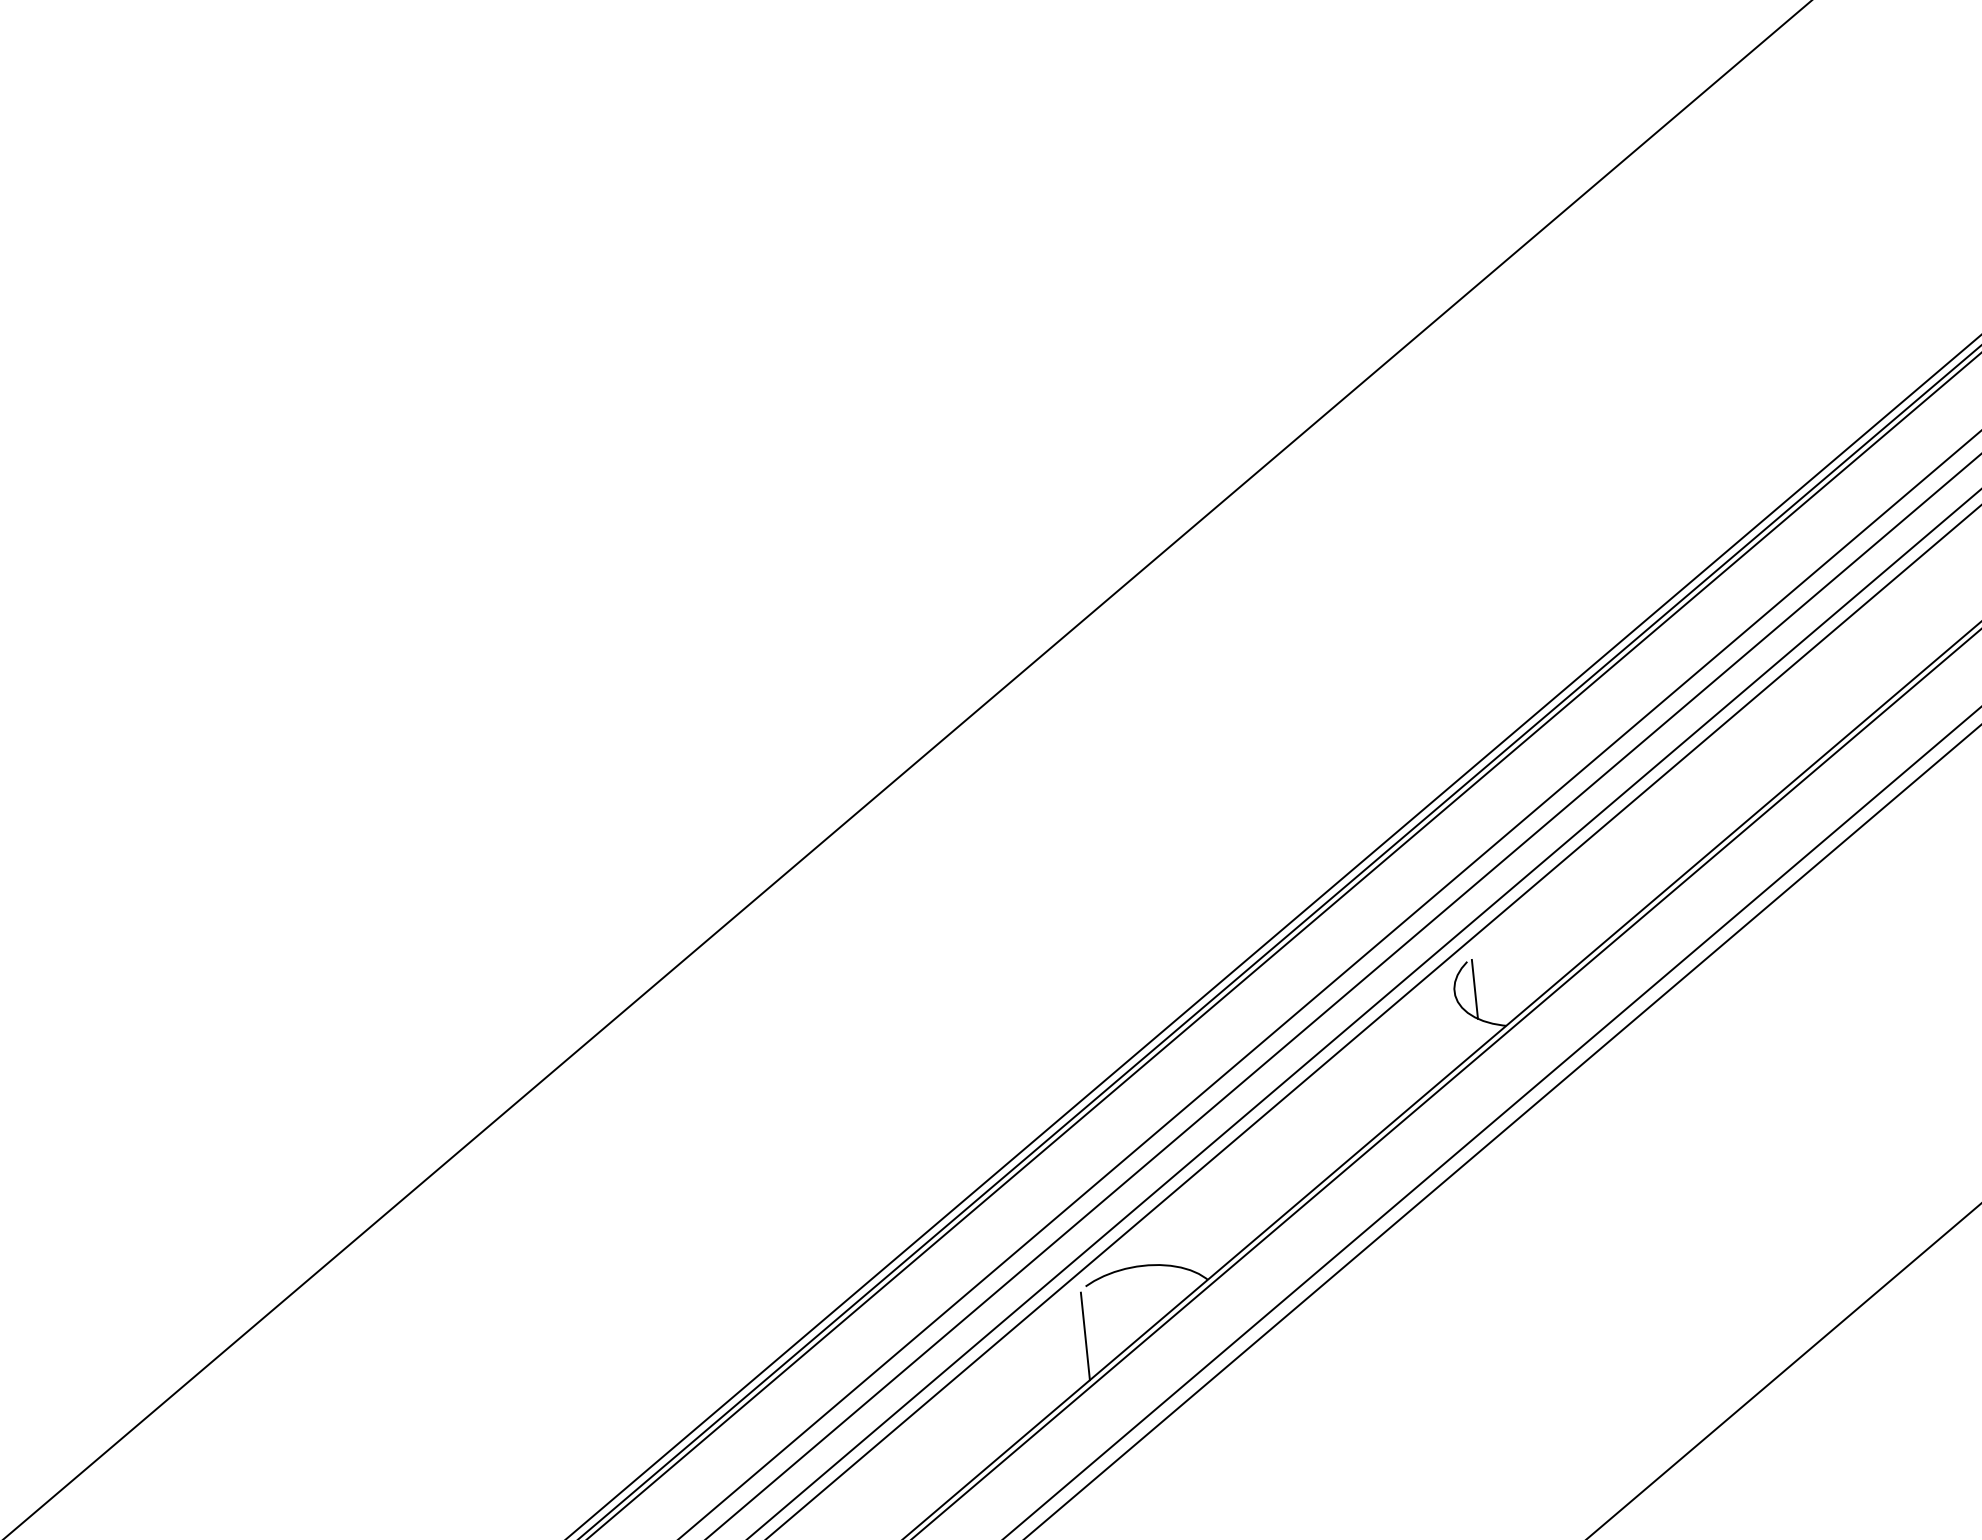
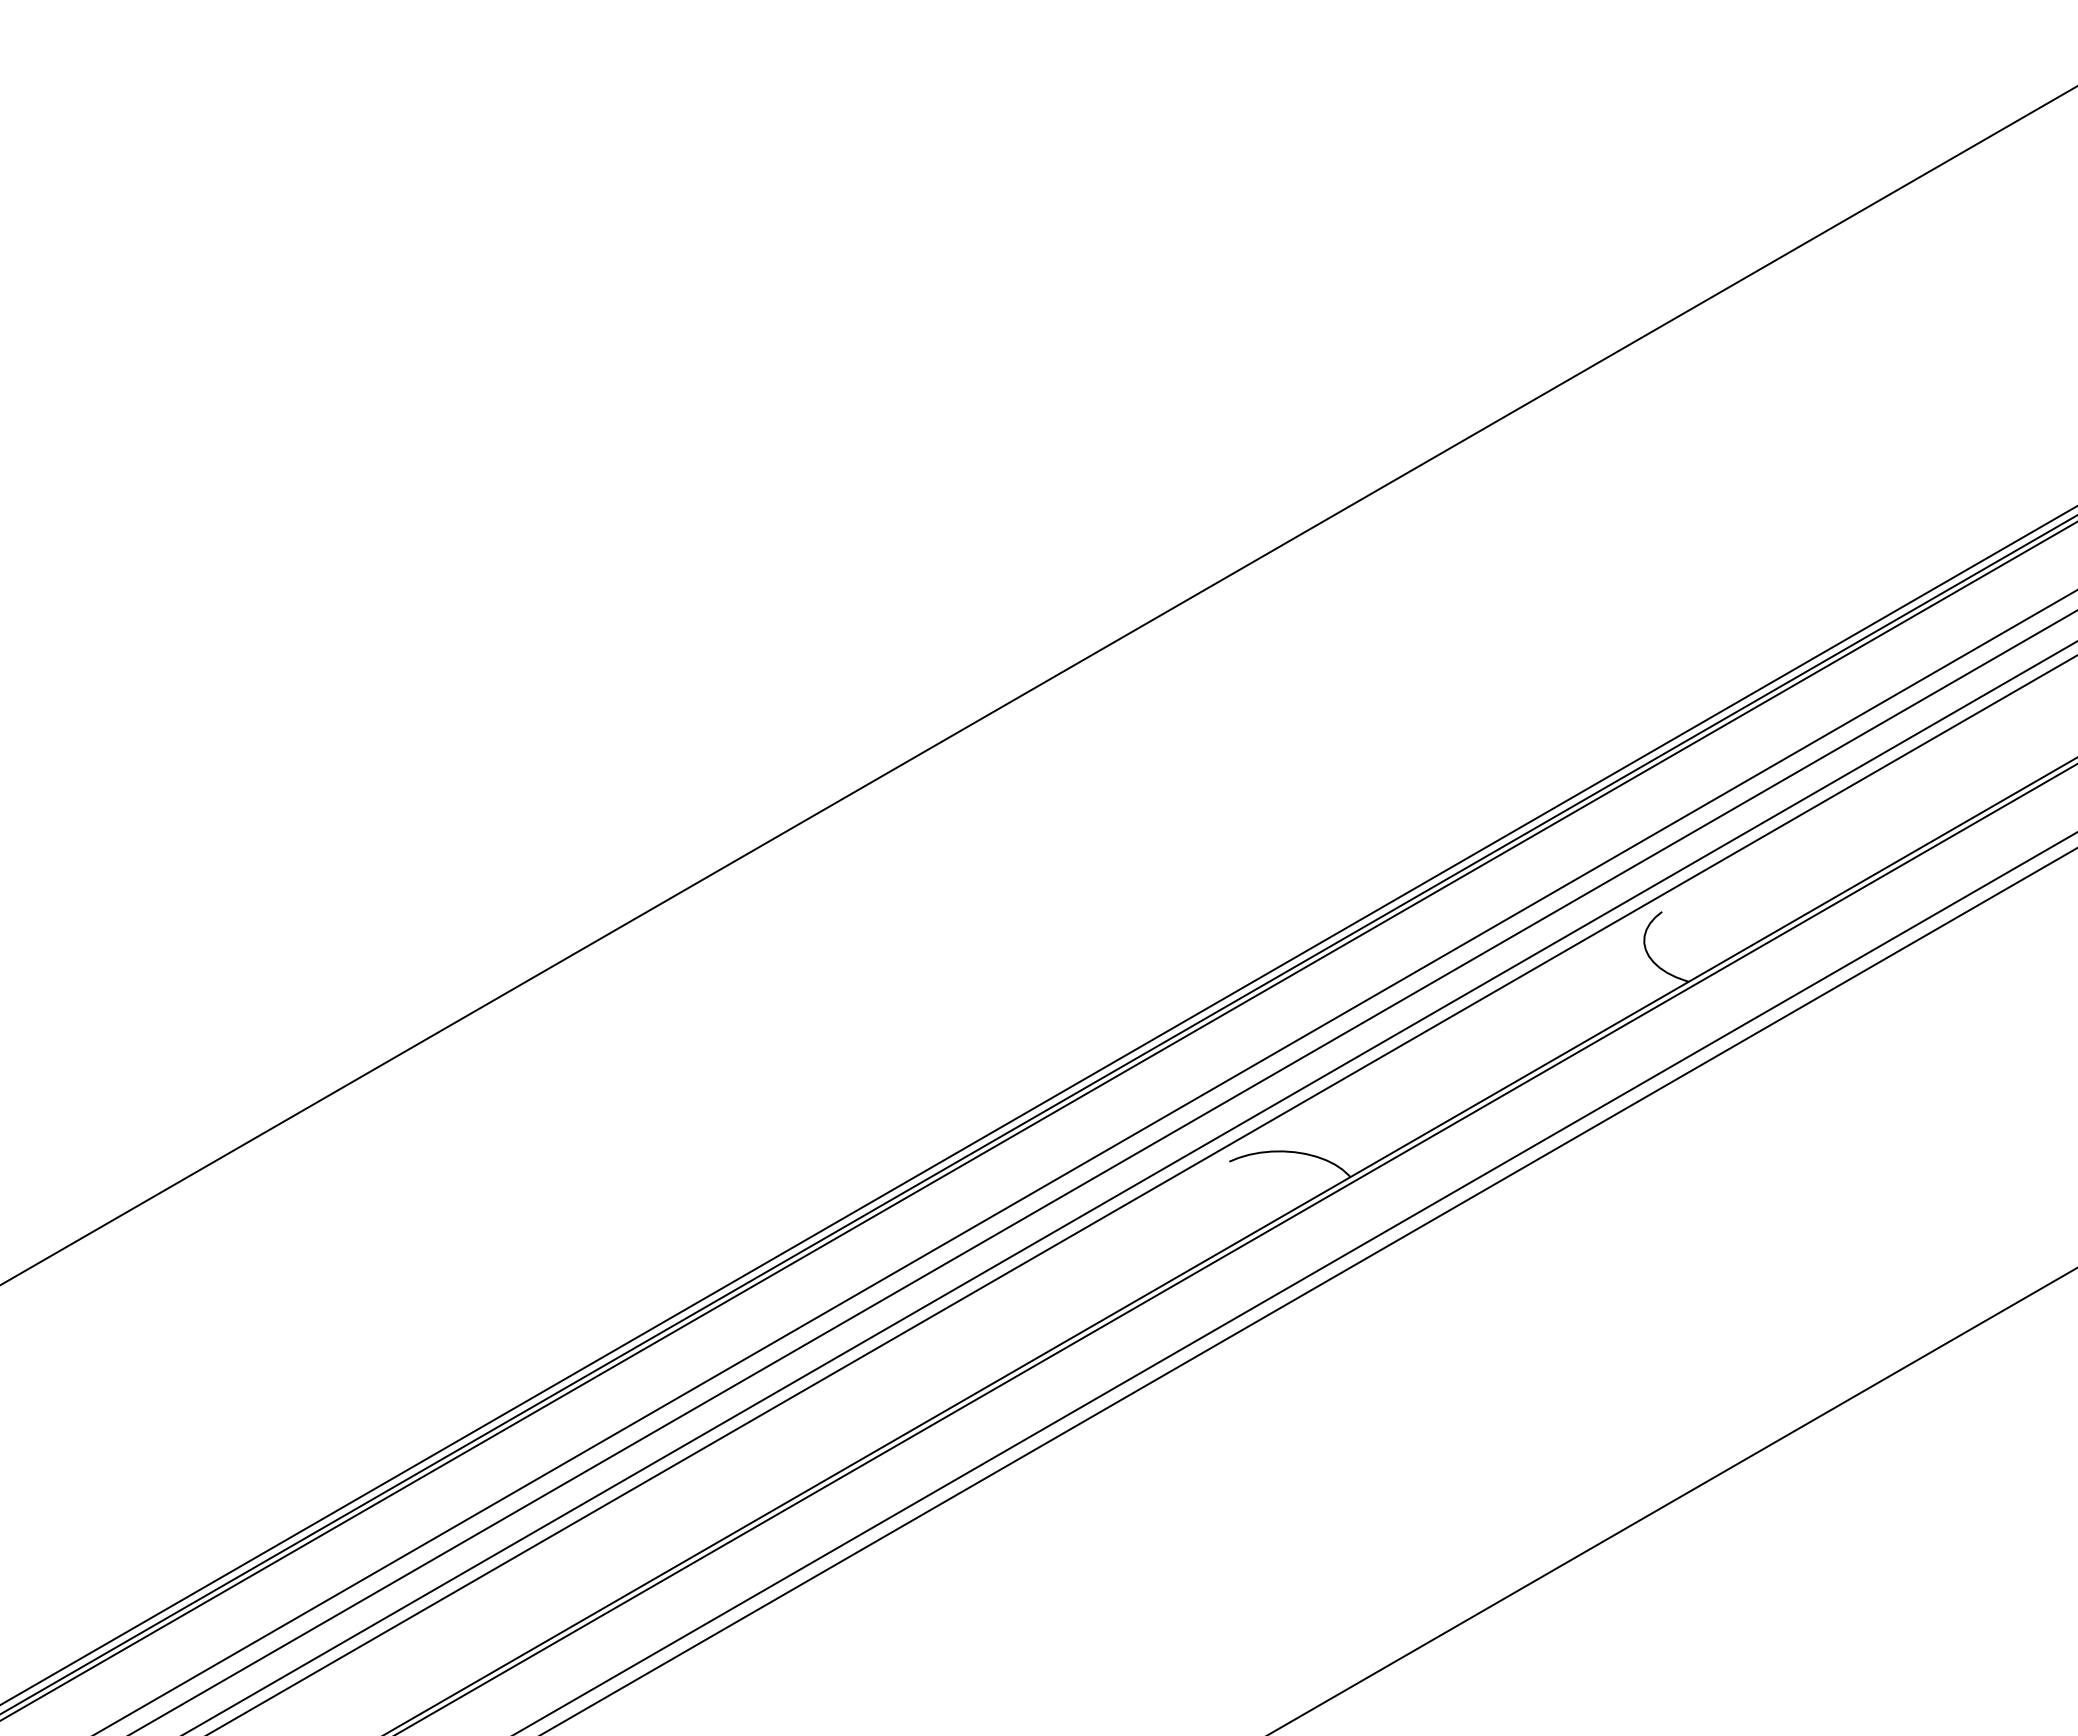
line: (1474, 988) -> (1664, 939), removed
line: (1084, 1336) -> (1219, 1210), removed

